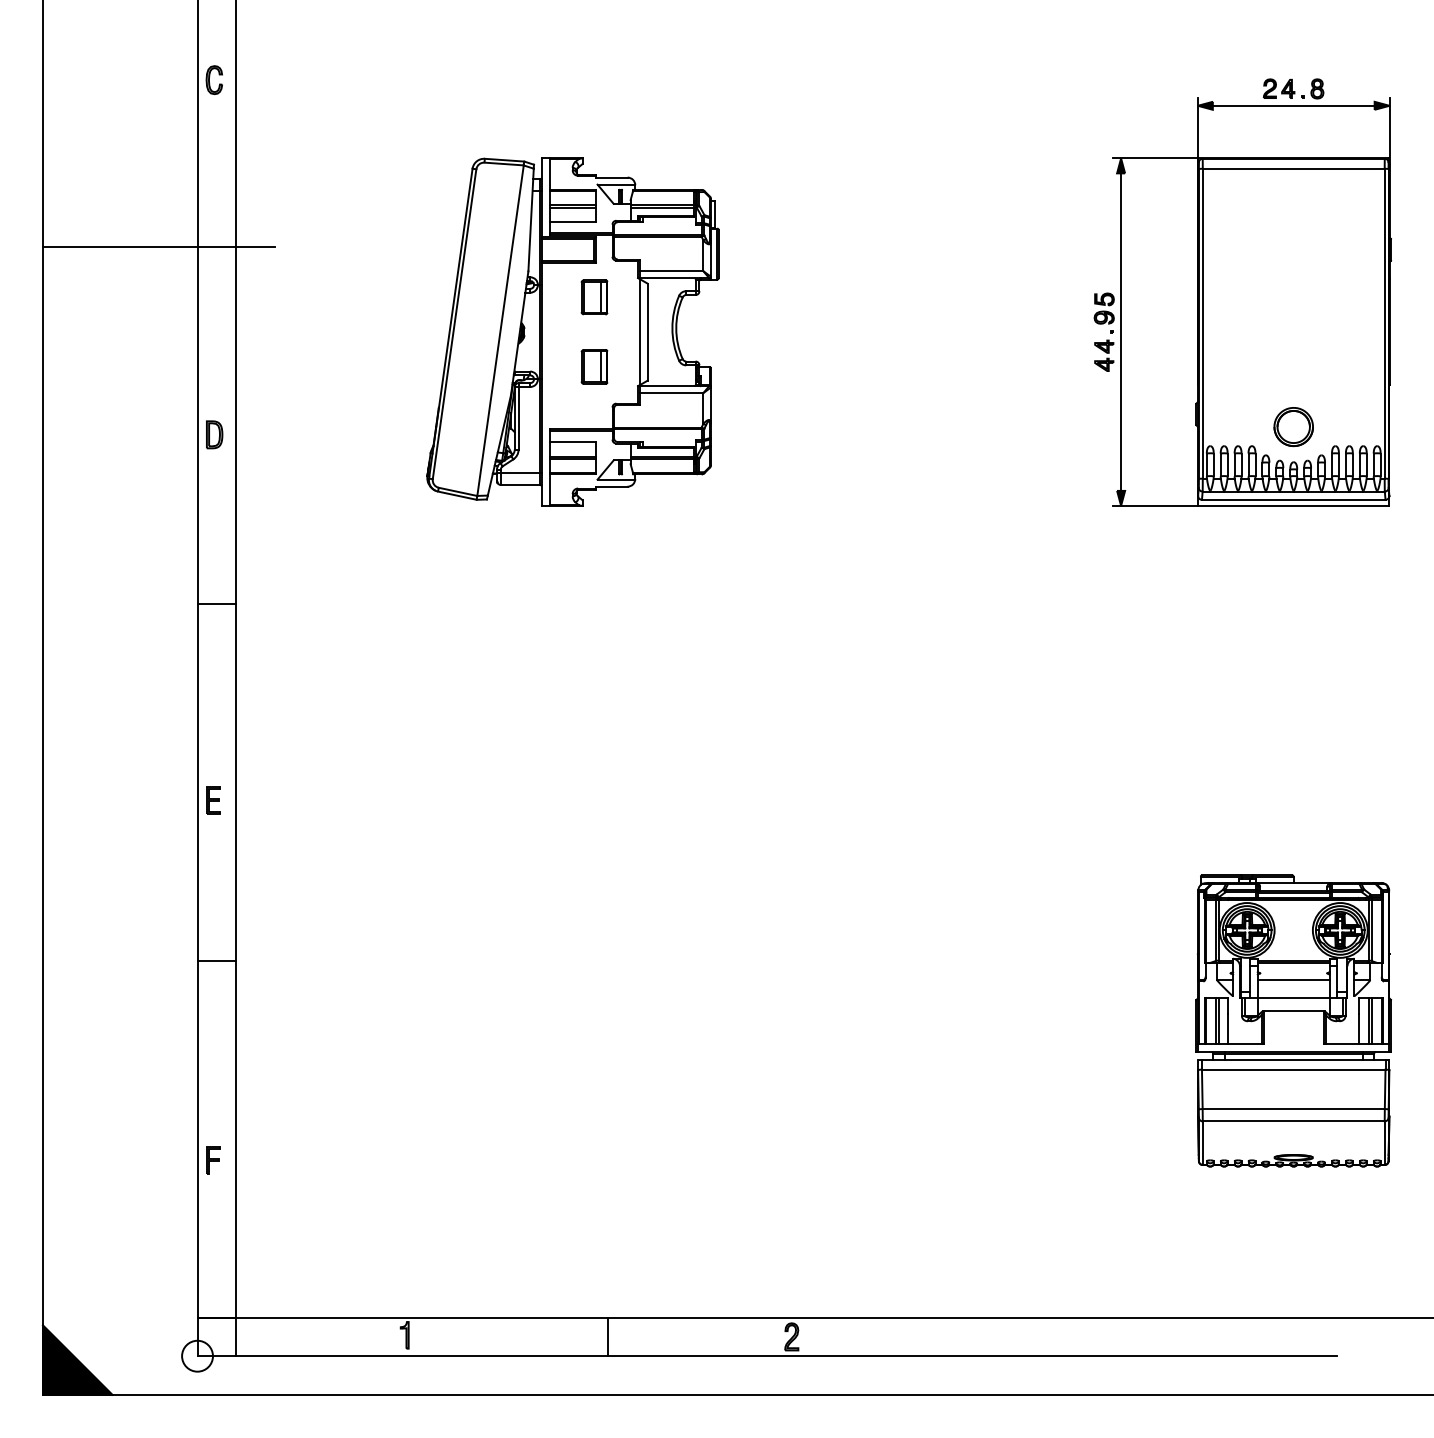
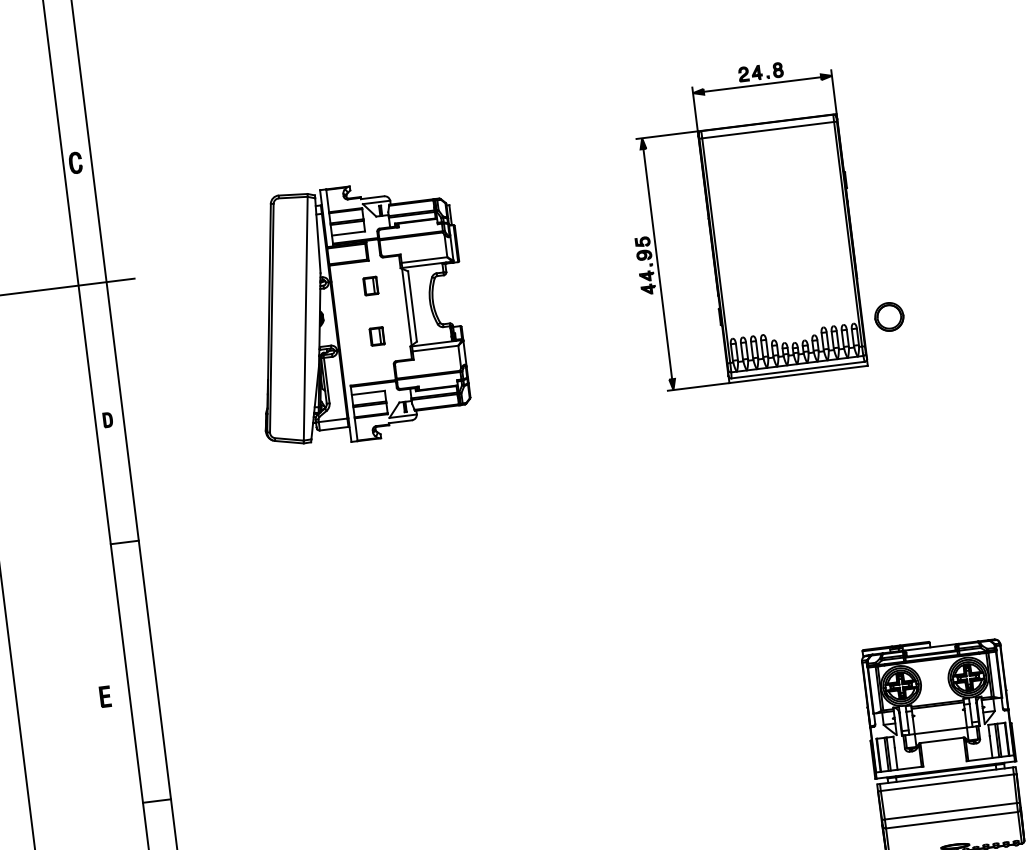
part: (1242, 292) -> (742, 224), moved
part: (594, 297) -> (370, 286), size x0.7
part: (594, 366) -> (377, 336), size x0.7
part: (214, 434) -> (107, 419), size x0.7
part: (213, 800) -> (105, 696), moved
line: (1293, 980) -> (939, 718), removed

